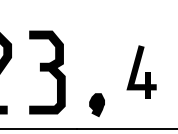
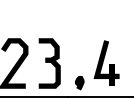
part: (141, 70) -> (106, 62), size x1.43

